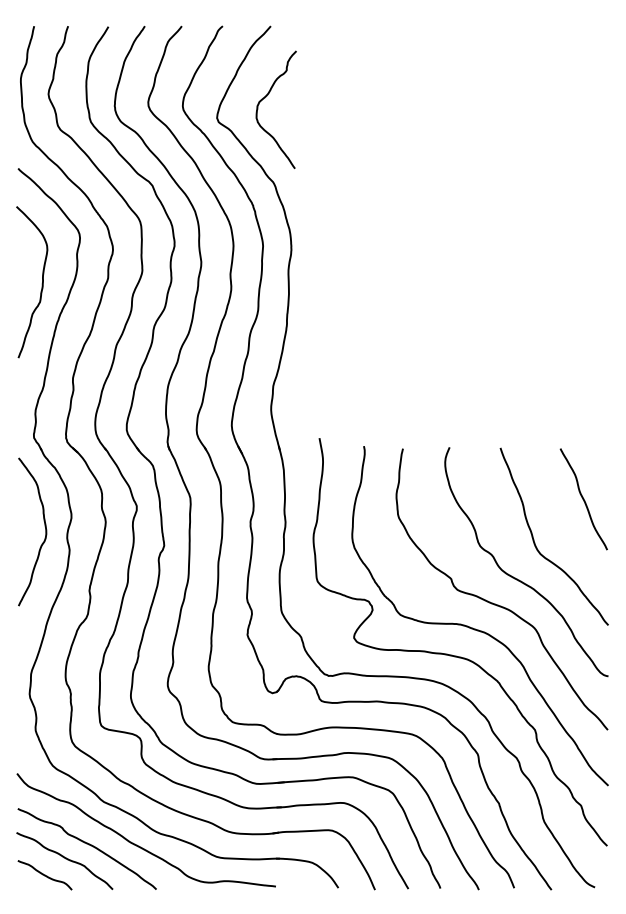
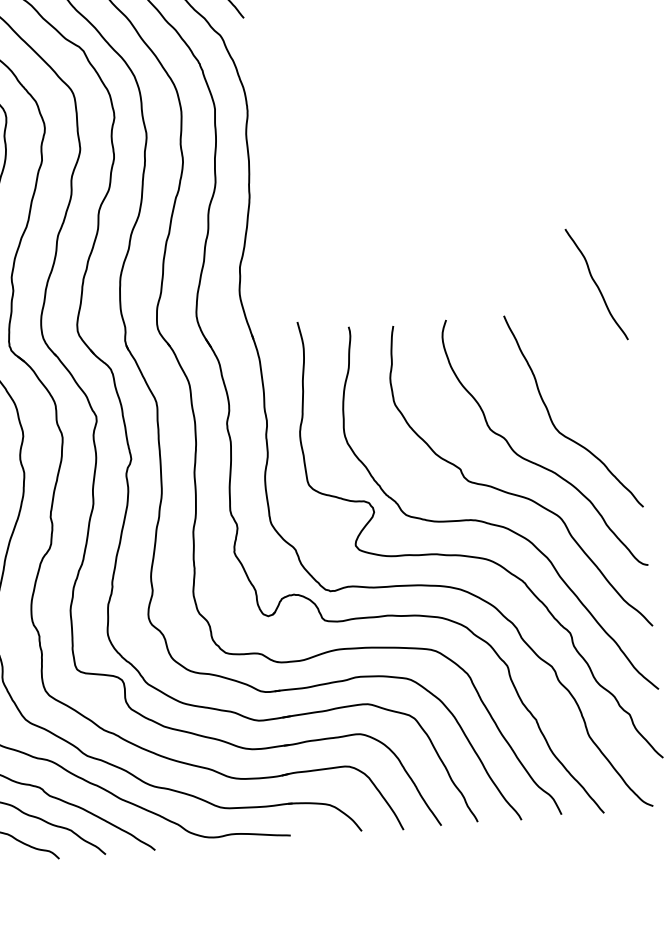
curve: (583, 499) -> (596, 284), moved

